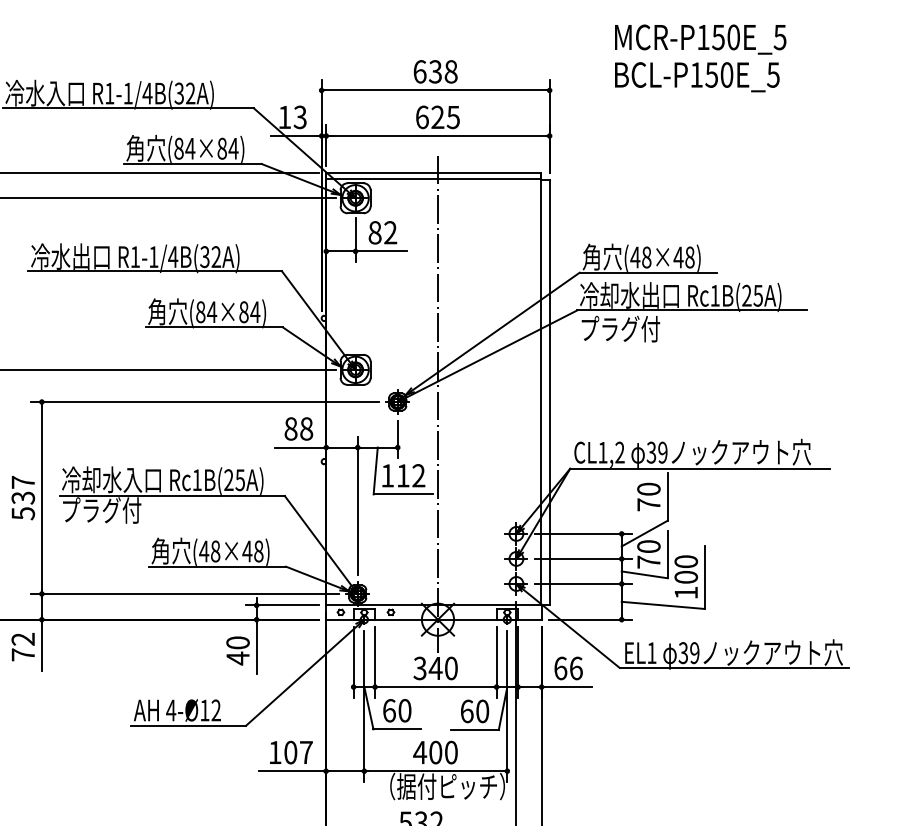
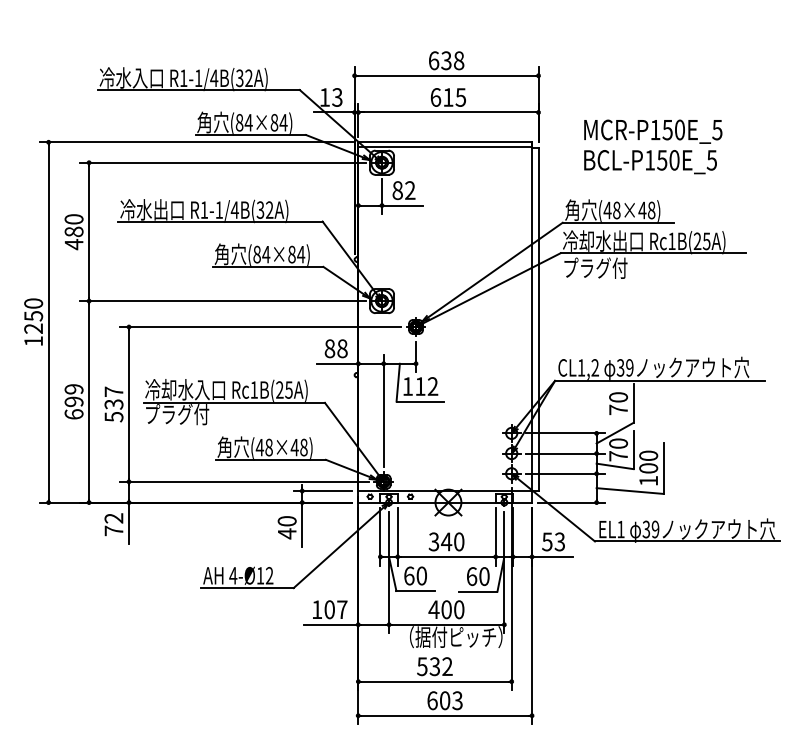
text: (700, 57) -> (653, 146), moved
text: (438, 117) -> (448, 97), 625 -> 615
line: (438, 403) -> (448, 328), removed
text: (568, 667) -> (553, 541), 66 -> 53

